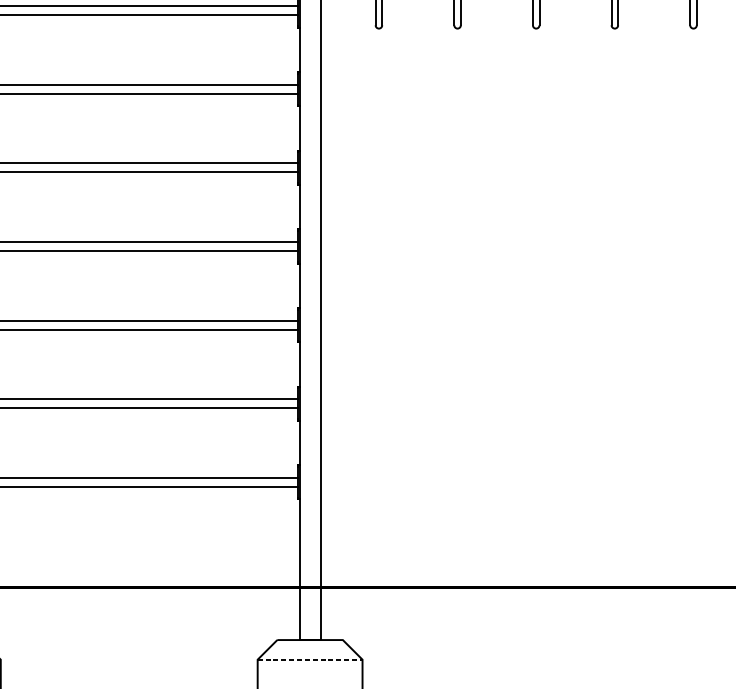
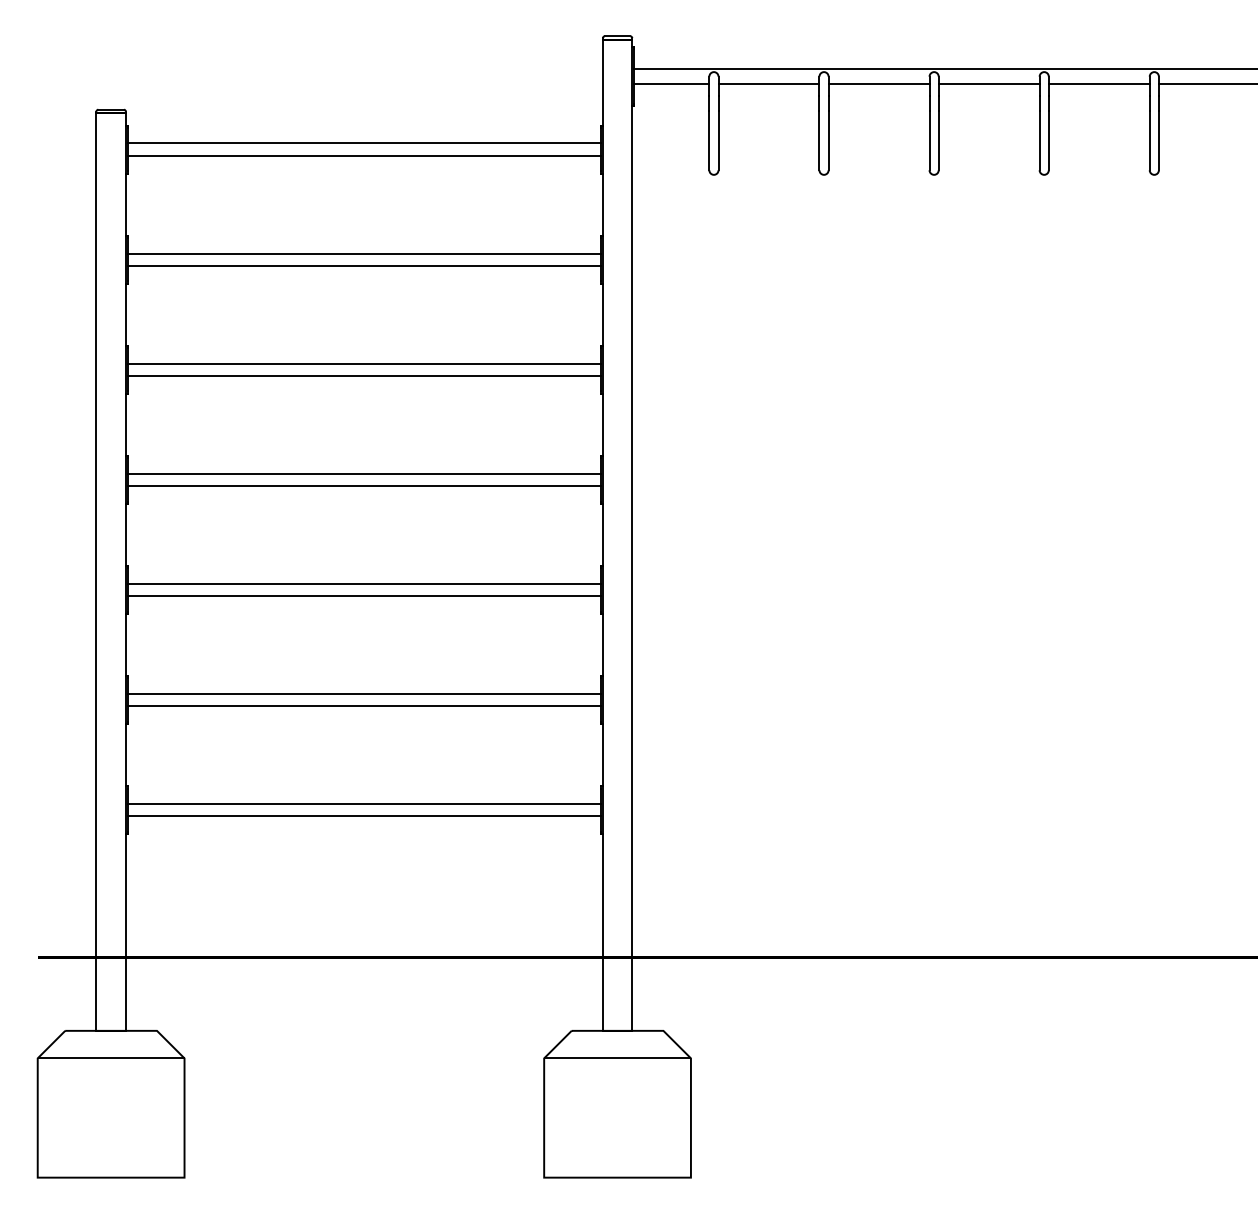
line: (310, 659) -> (618, 1058), dashed -> solid

